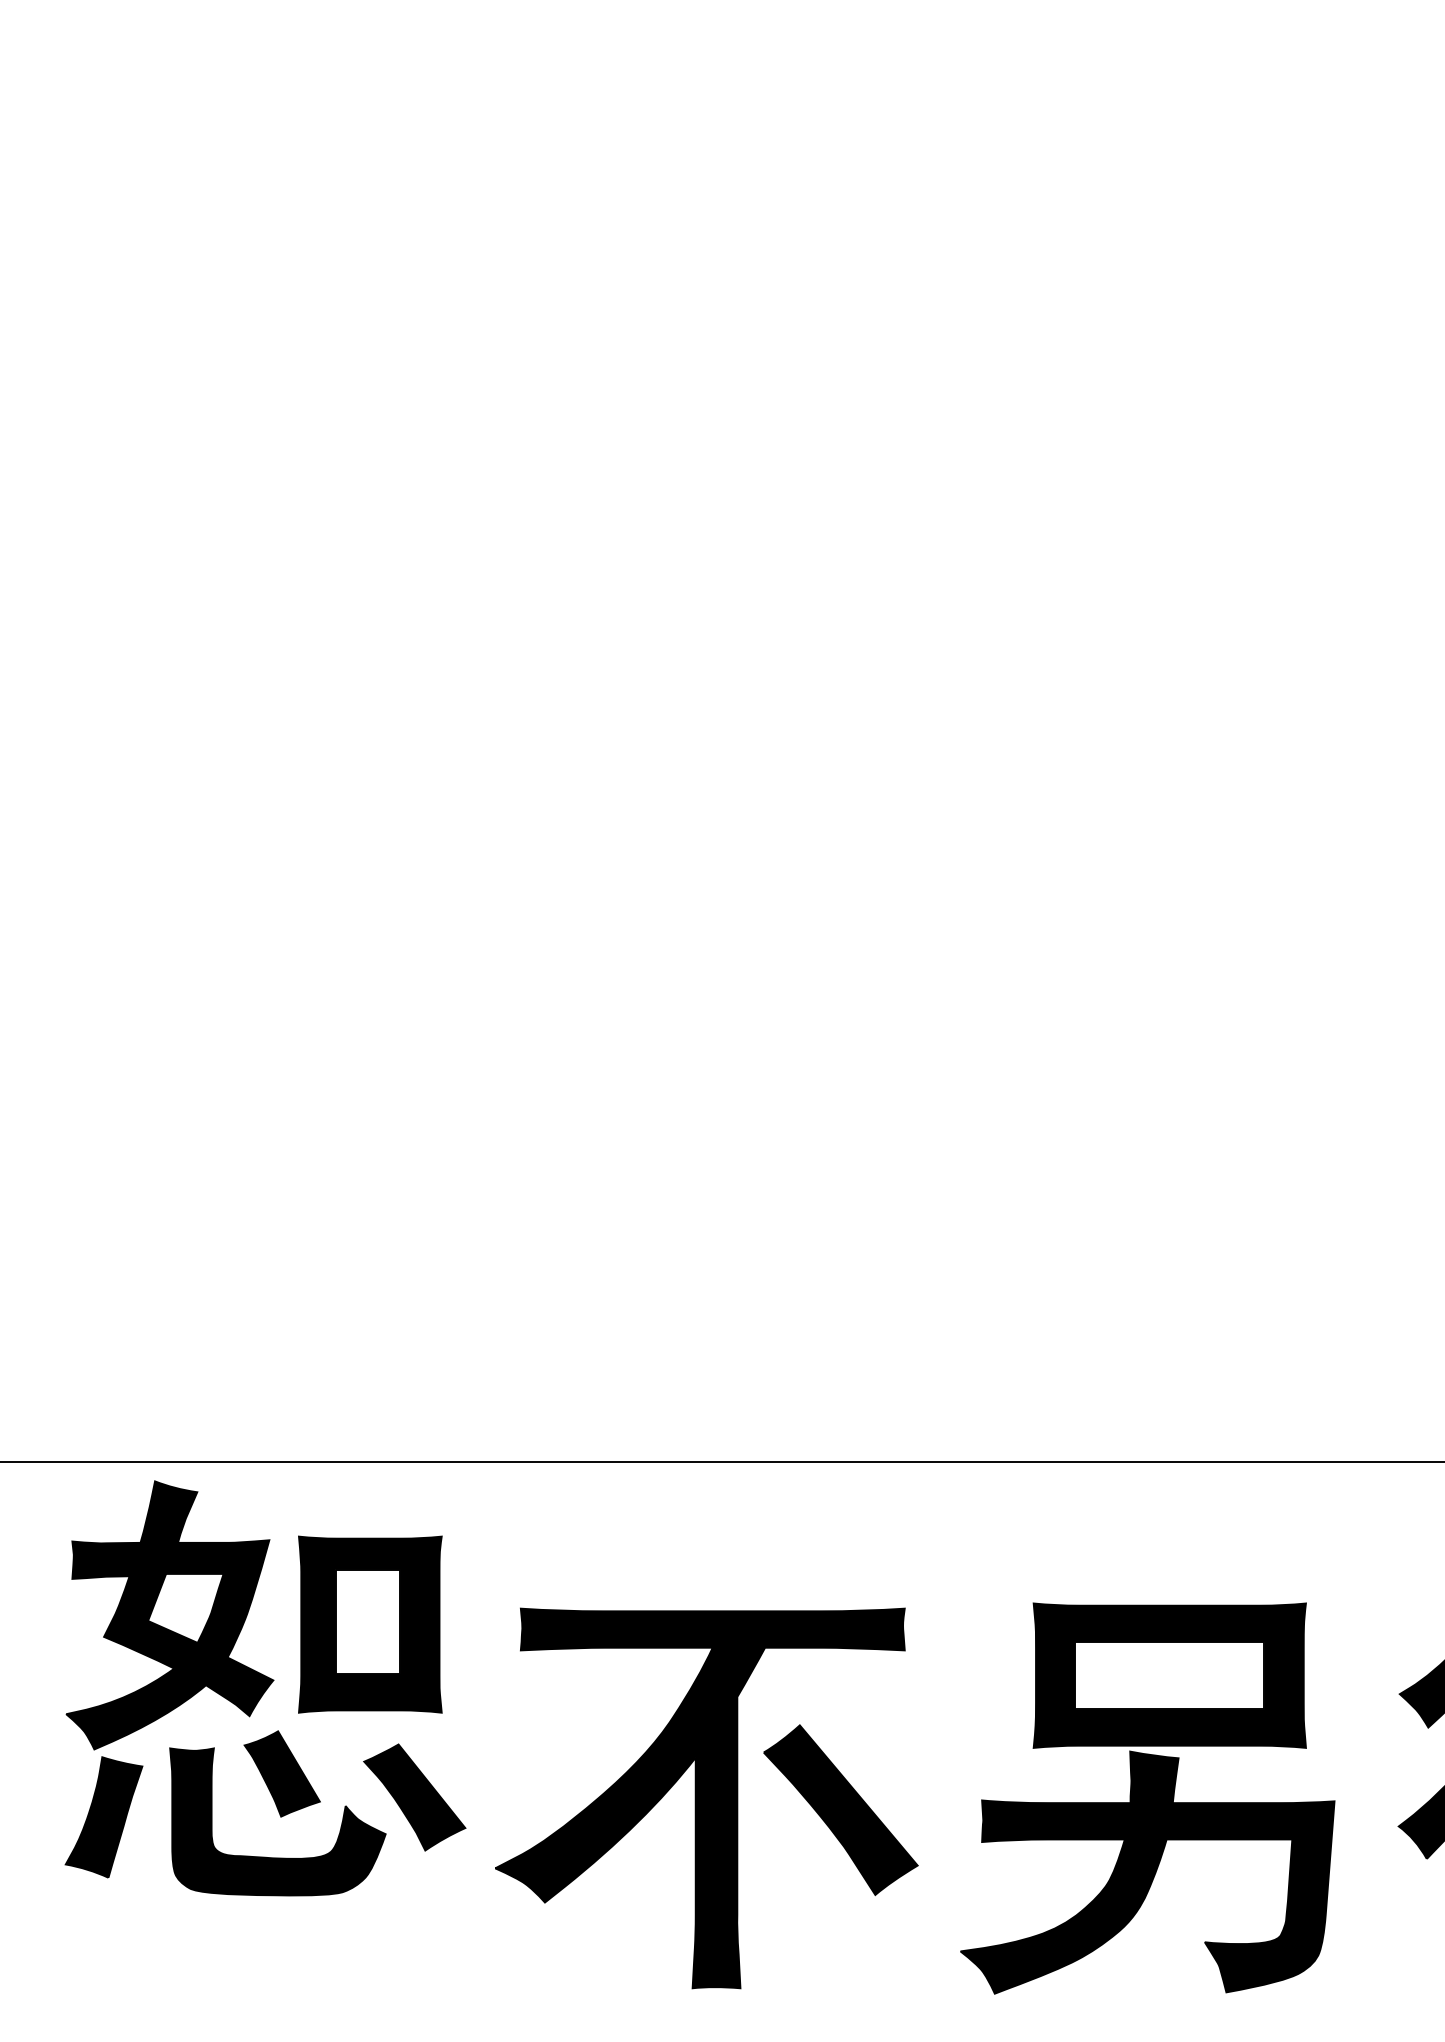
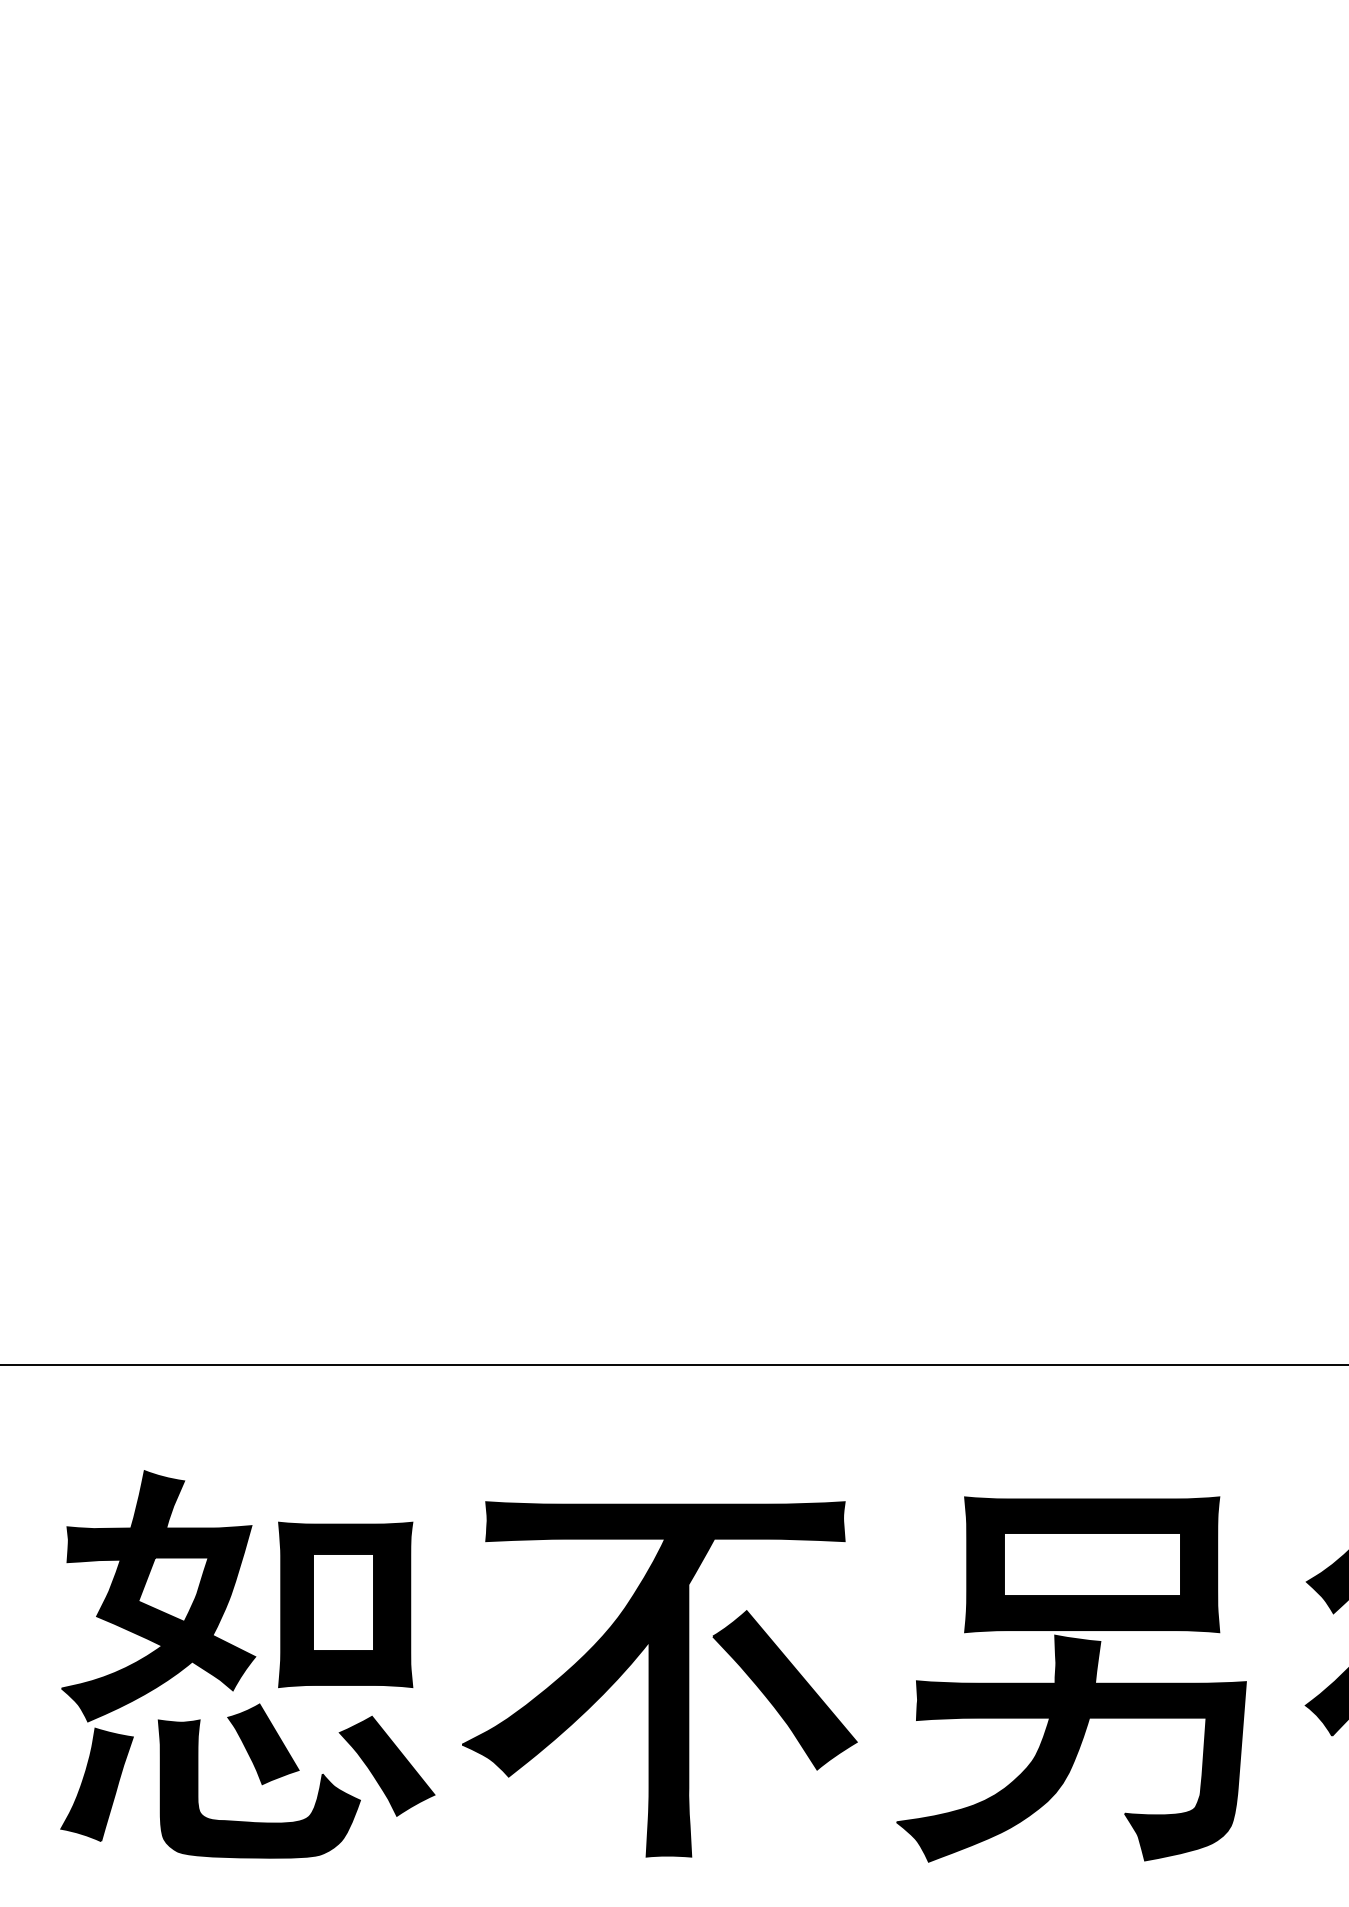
part: (265, 1688) -> (247, 1664), moved

